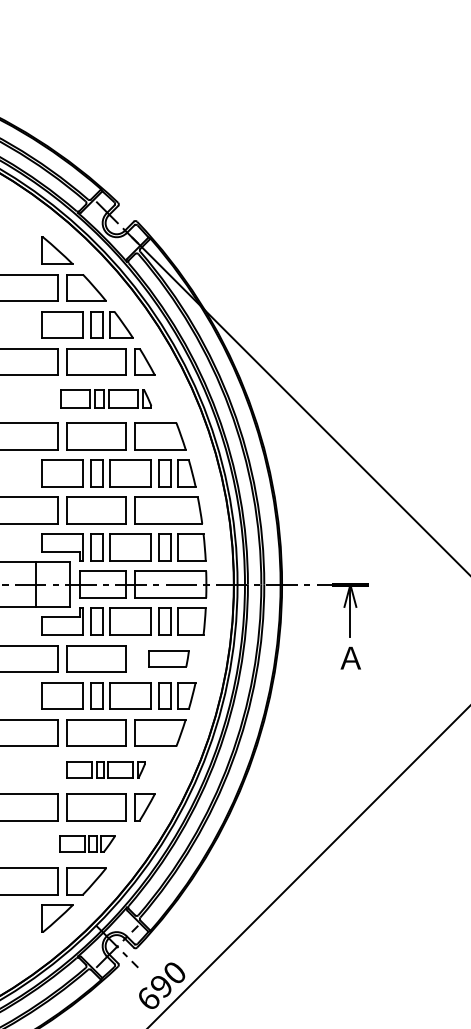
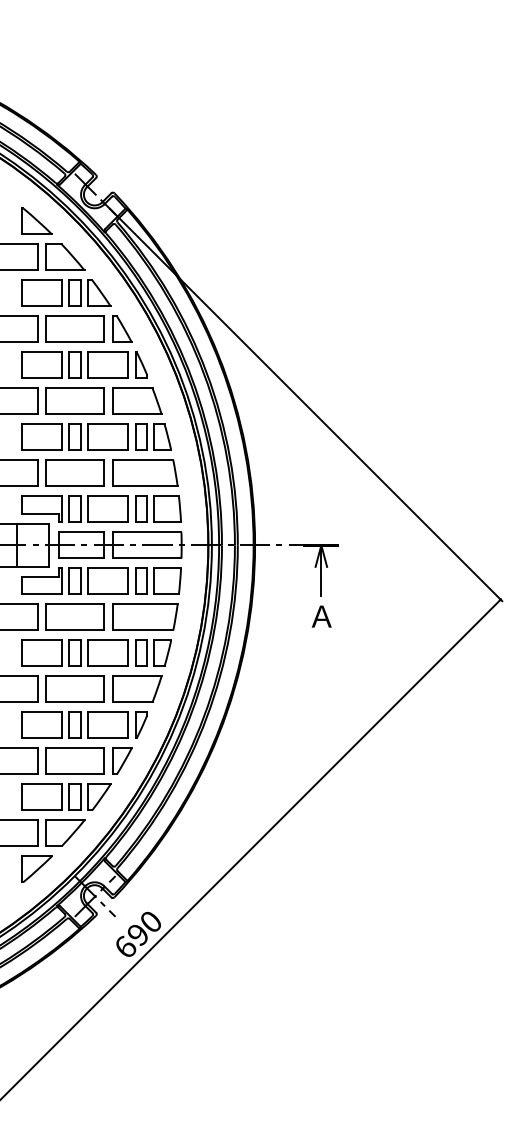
part: (106, 398) -> (84, 364), size x1.43
part: (169, 658) -> (145, 616), size x1.67
part: (106, 769) -> (84, 724), size x1.67
part: (87, 843) -> (66, 796), size x1.67

